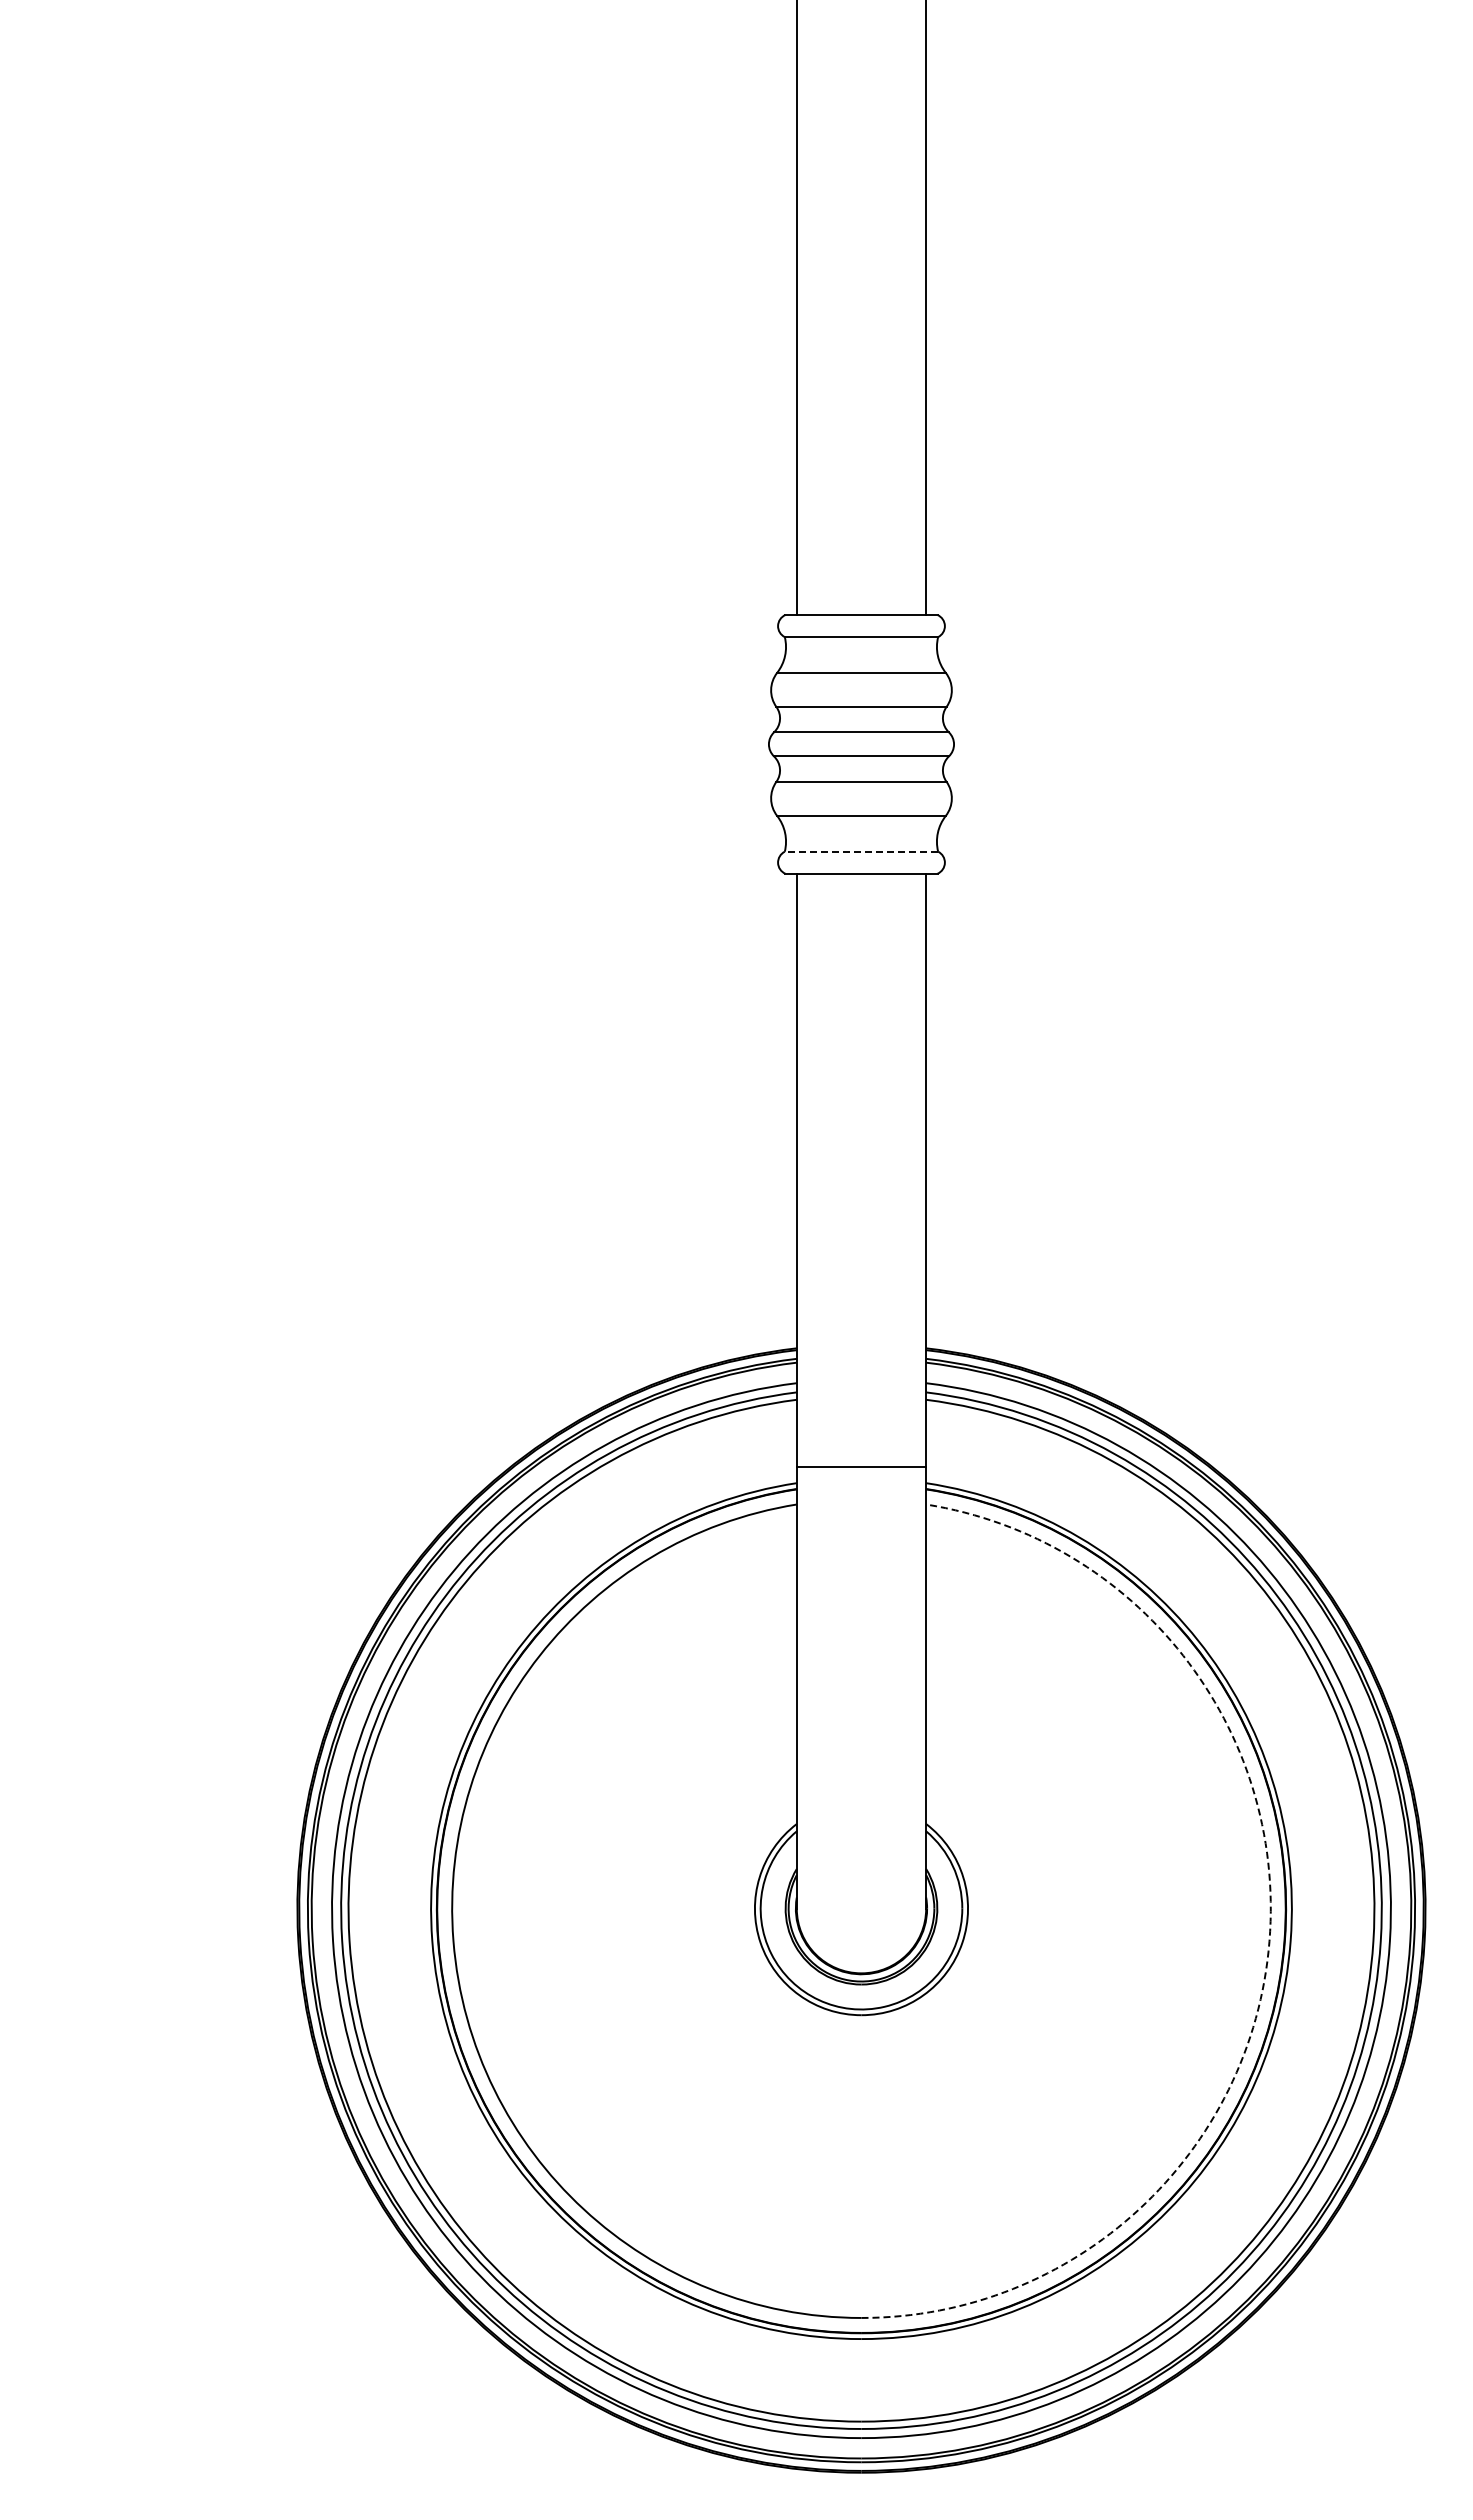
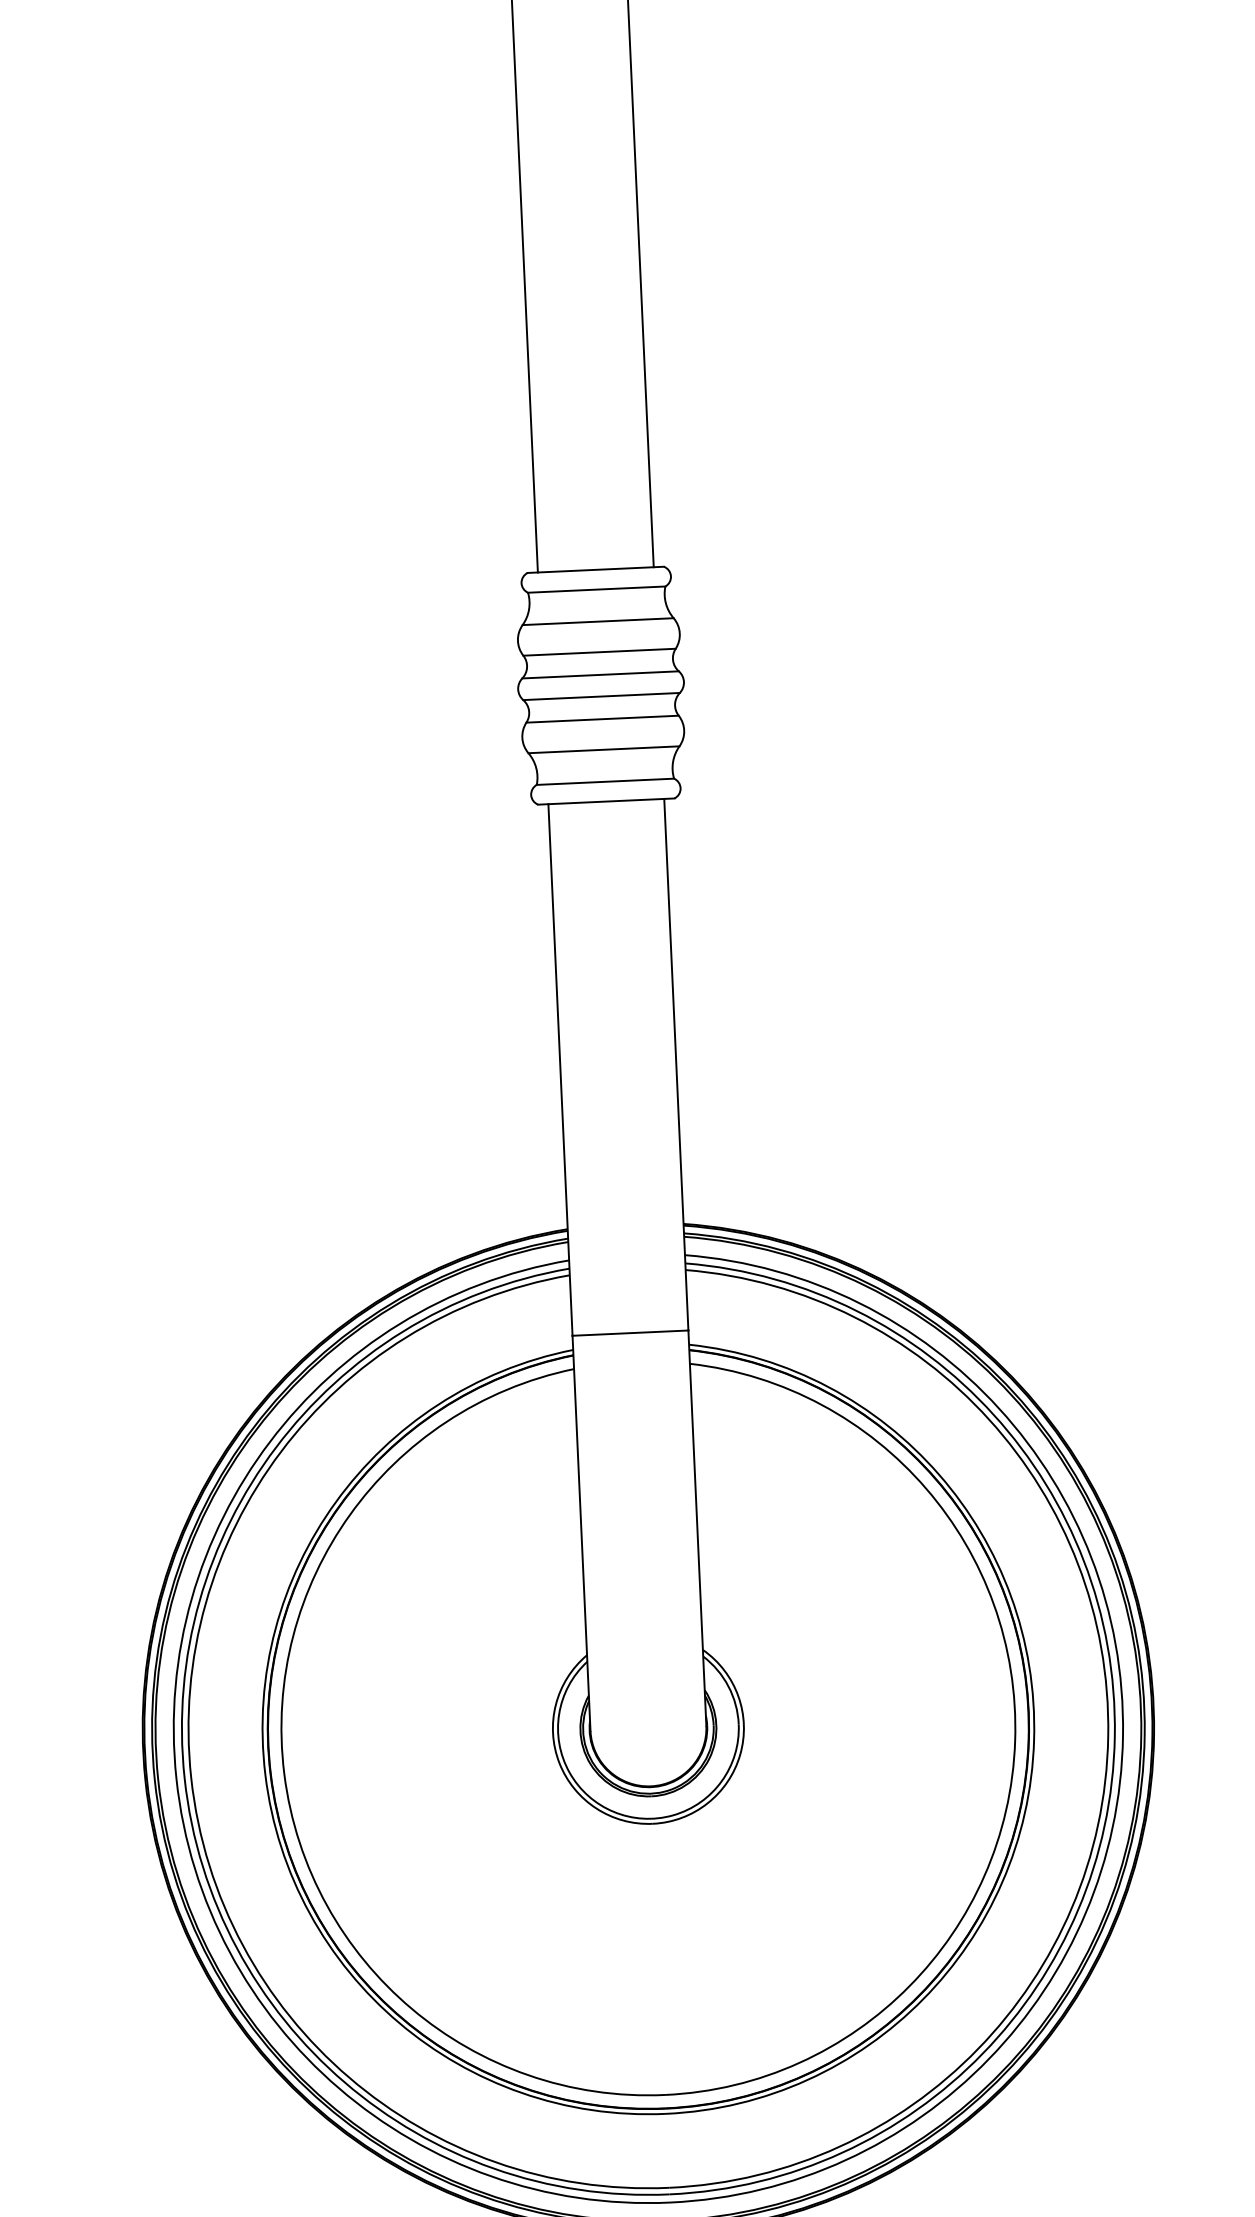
line: (861, 851) -> (605, 781), dashed -> solid
arc: (1269, 1941) -> (1015, 1741), dashed -> solid

